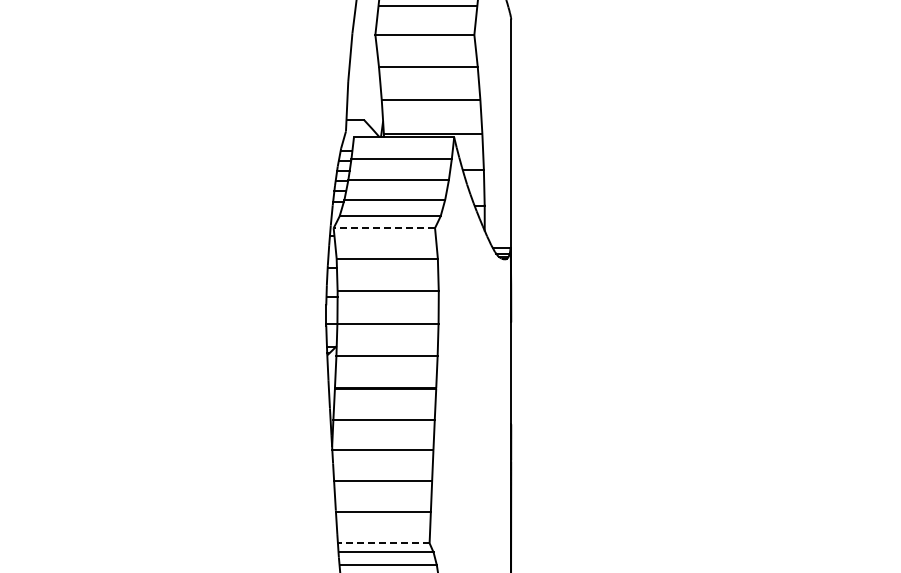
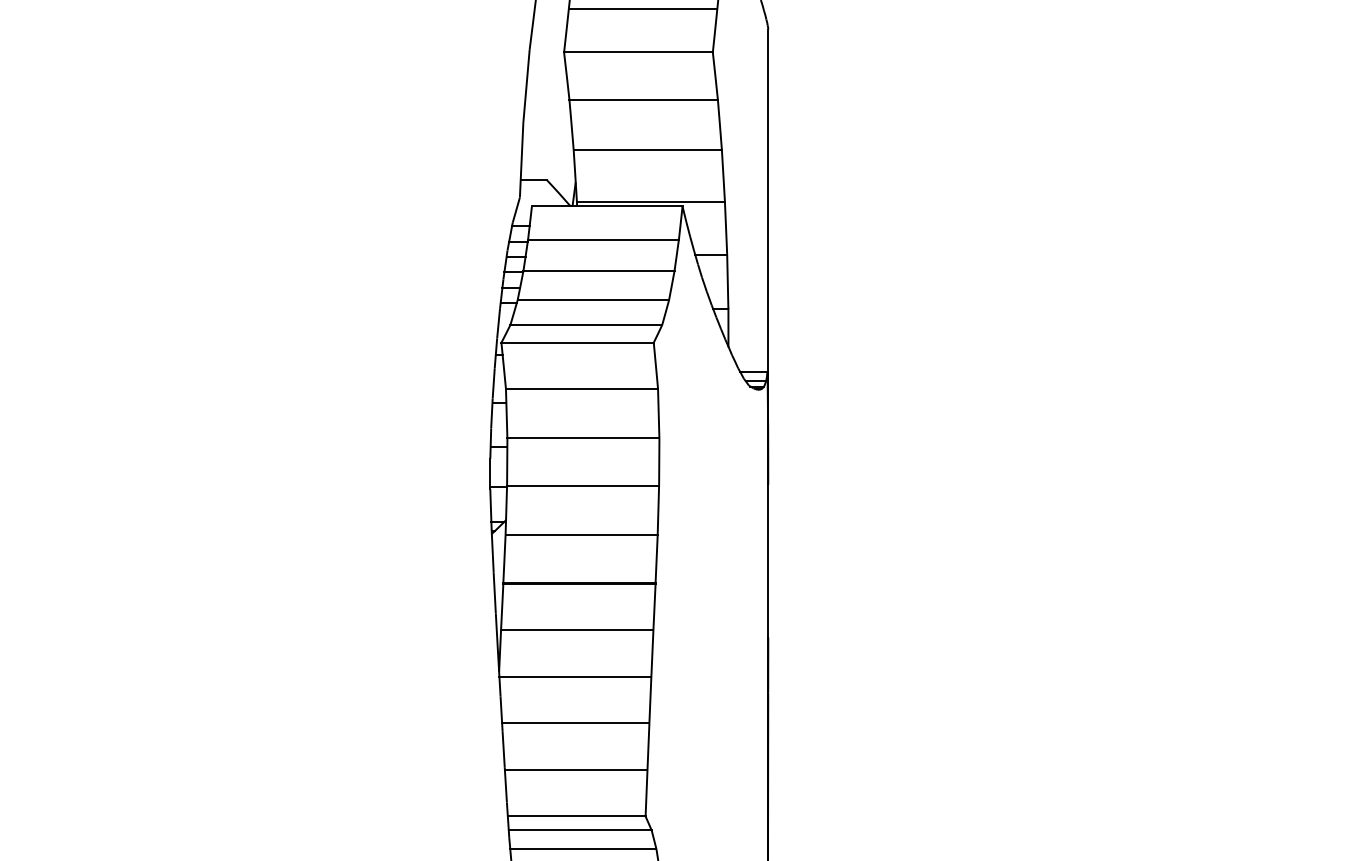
line: (384, 228) -> (577, 343), dashed -> solid
line: (383, 543) -> (576, 816), dashed -> solid

